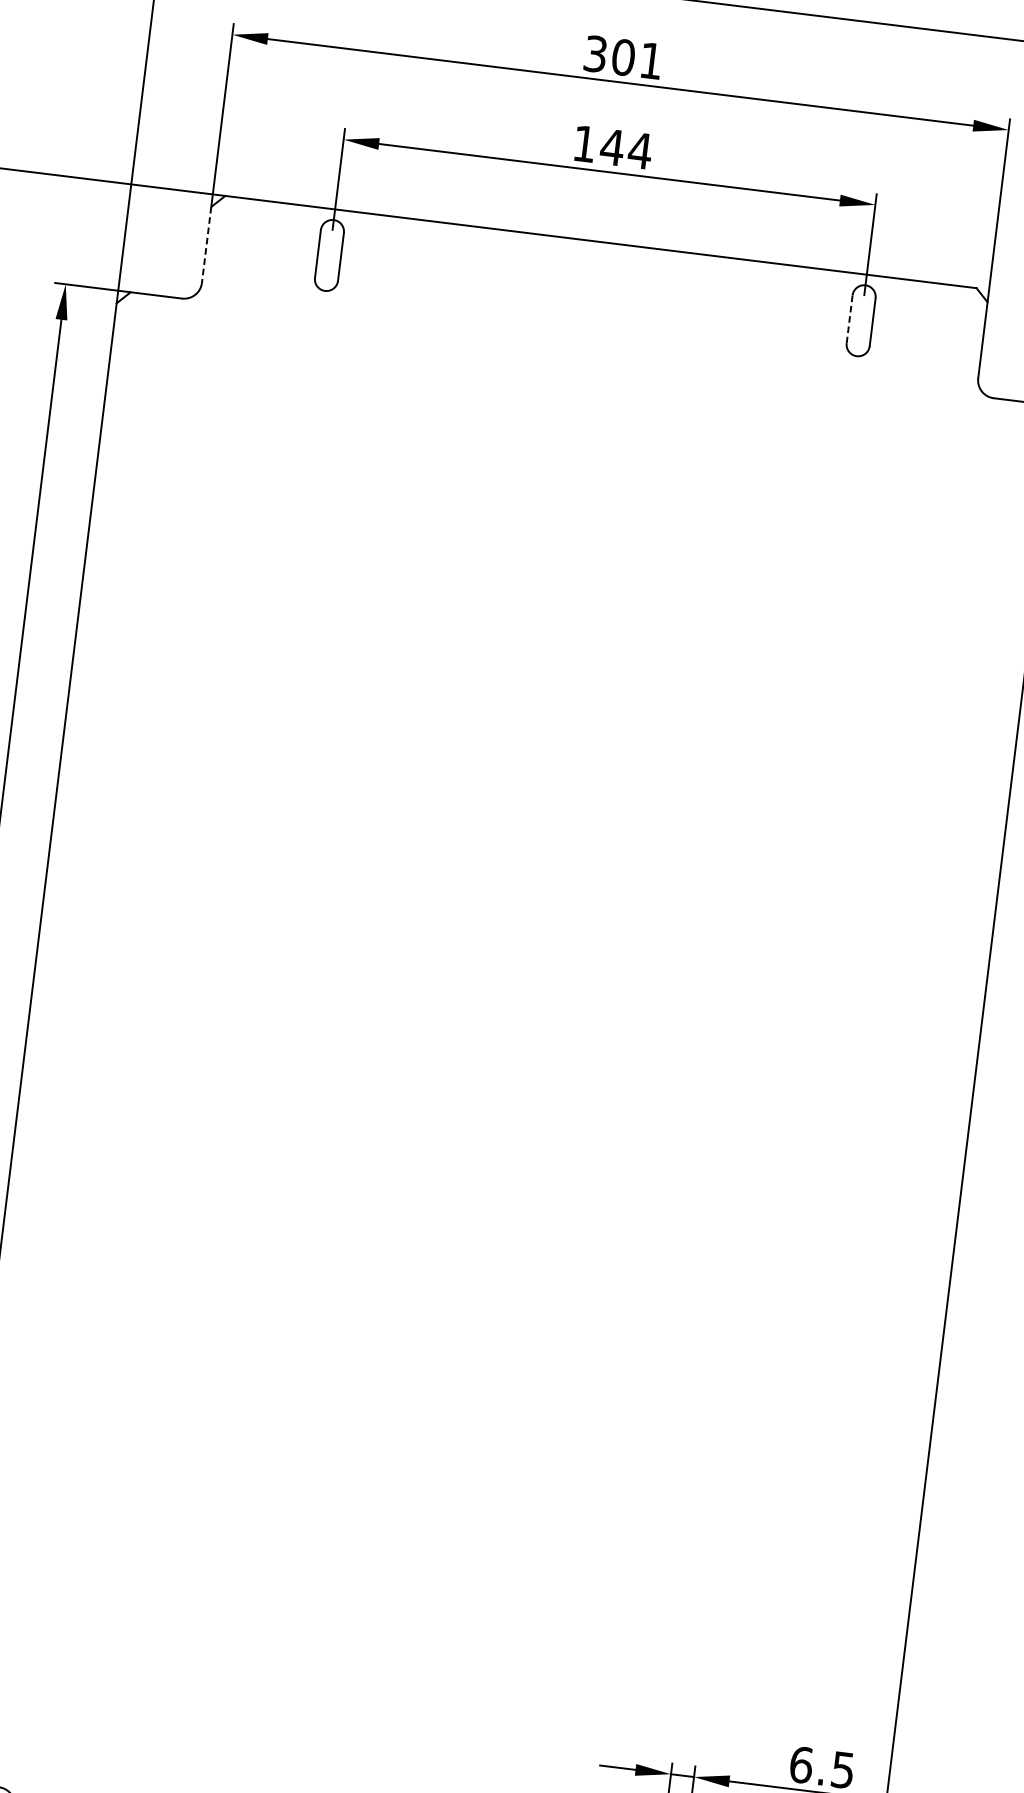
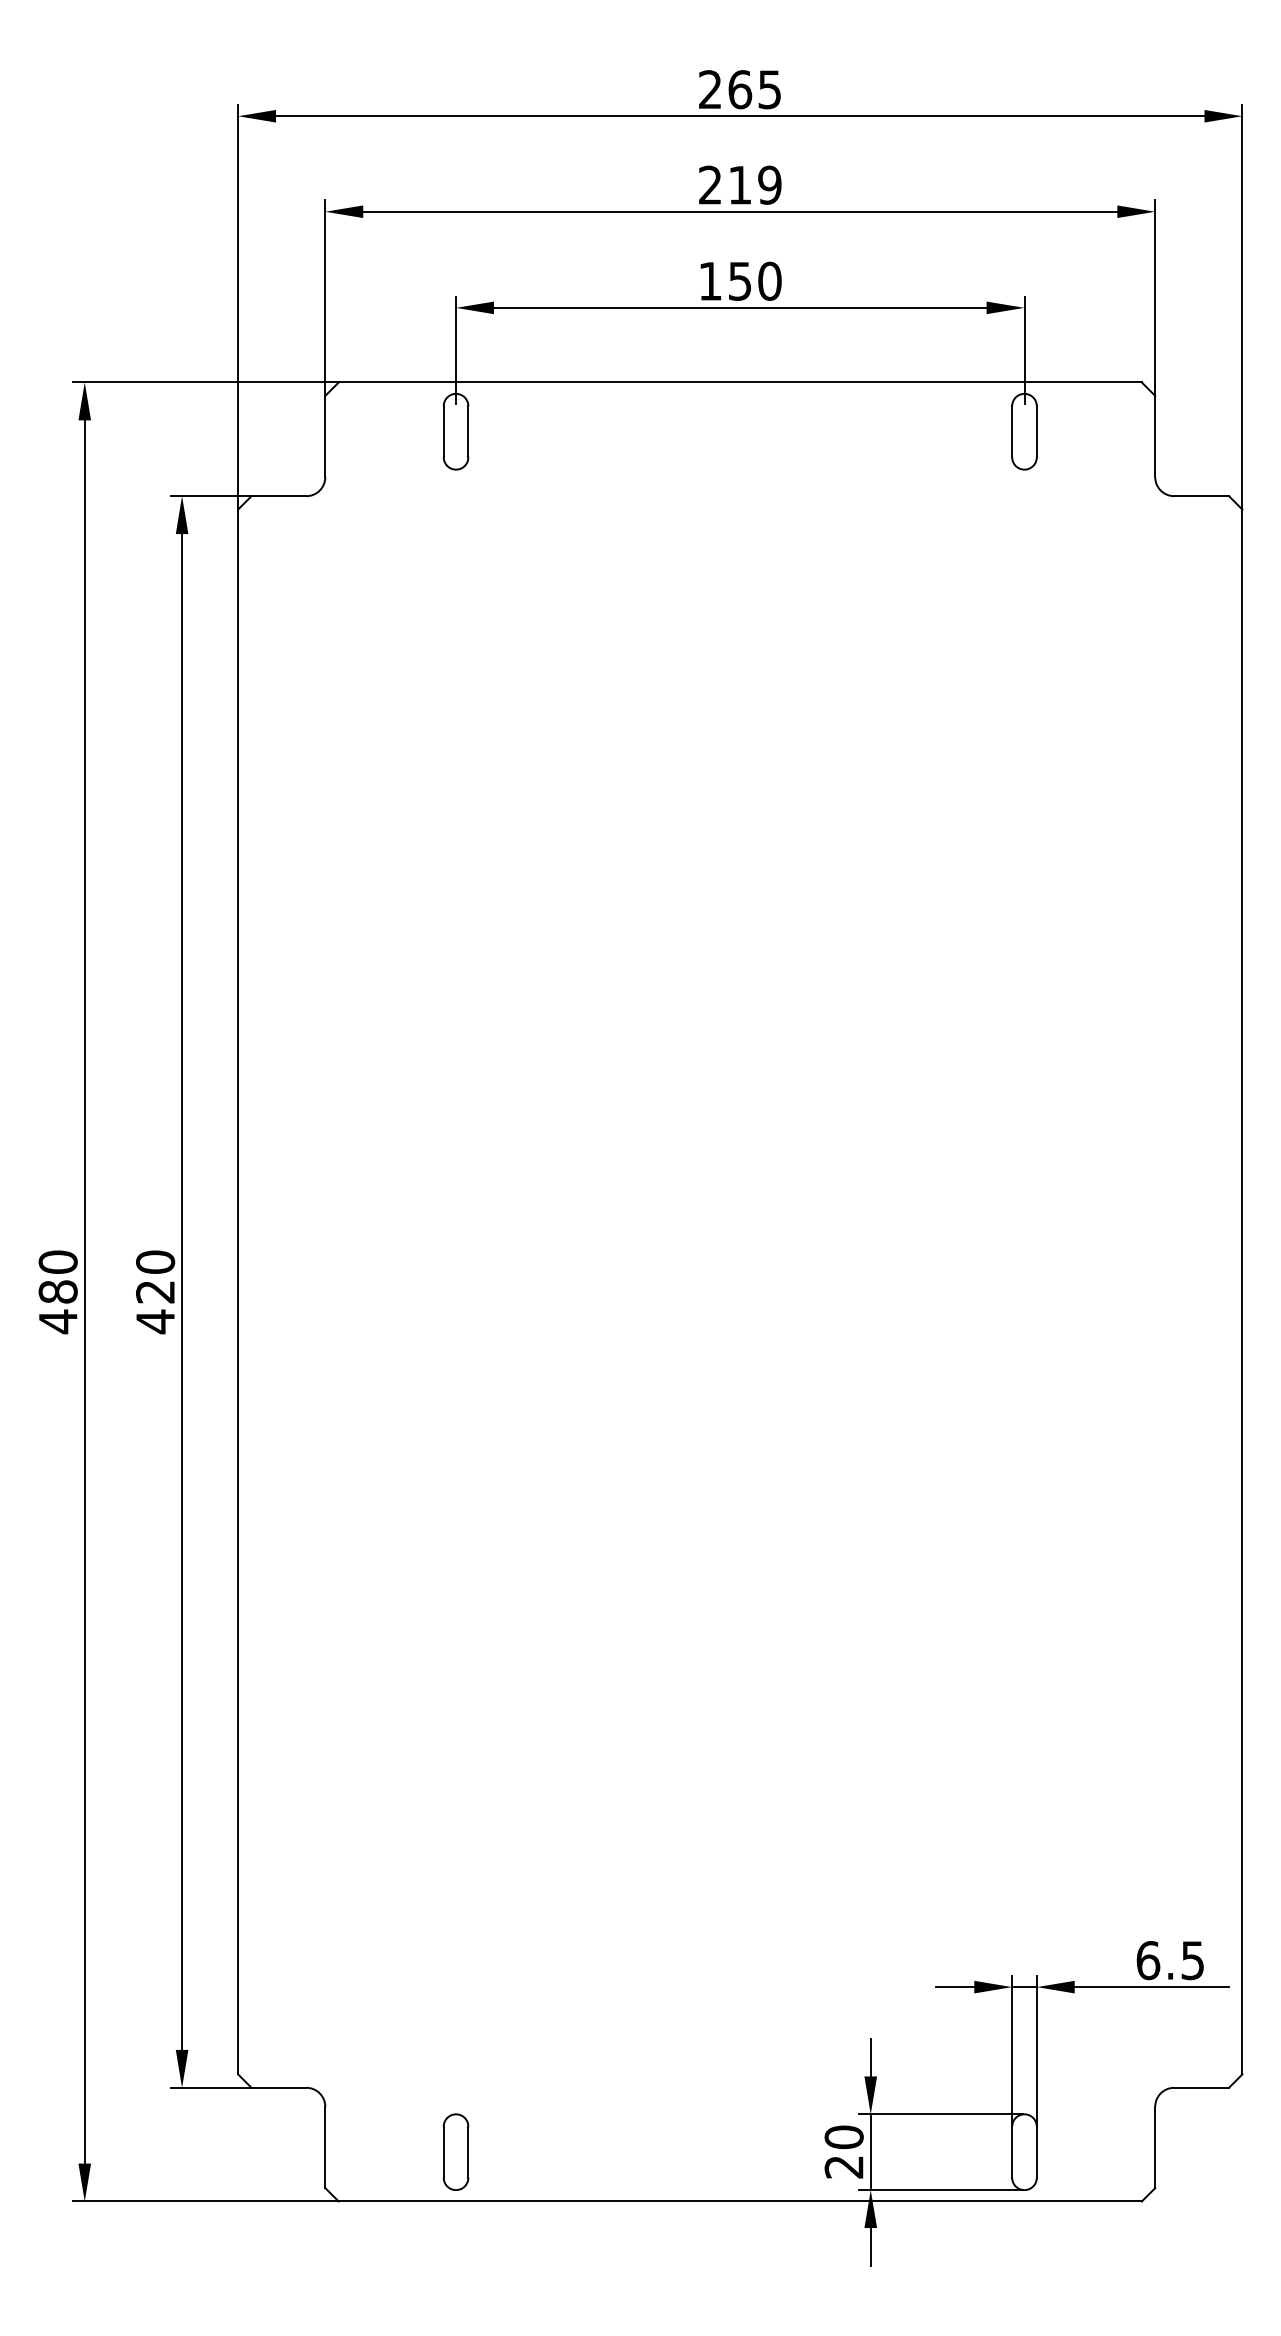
text: (623, 56) -> (740, 184), 301 -> 219
text: (625, 148) -> (754, 280), 144 -> 150
line: (206, 244) -> (325, 436), dashed -> solid
line: (849, 319) -> (1012, 431), dashed -> solid

